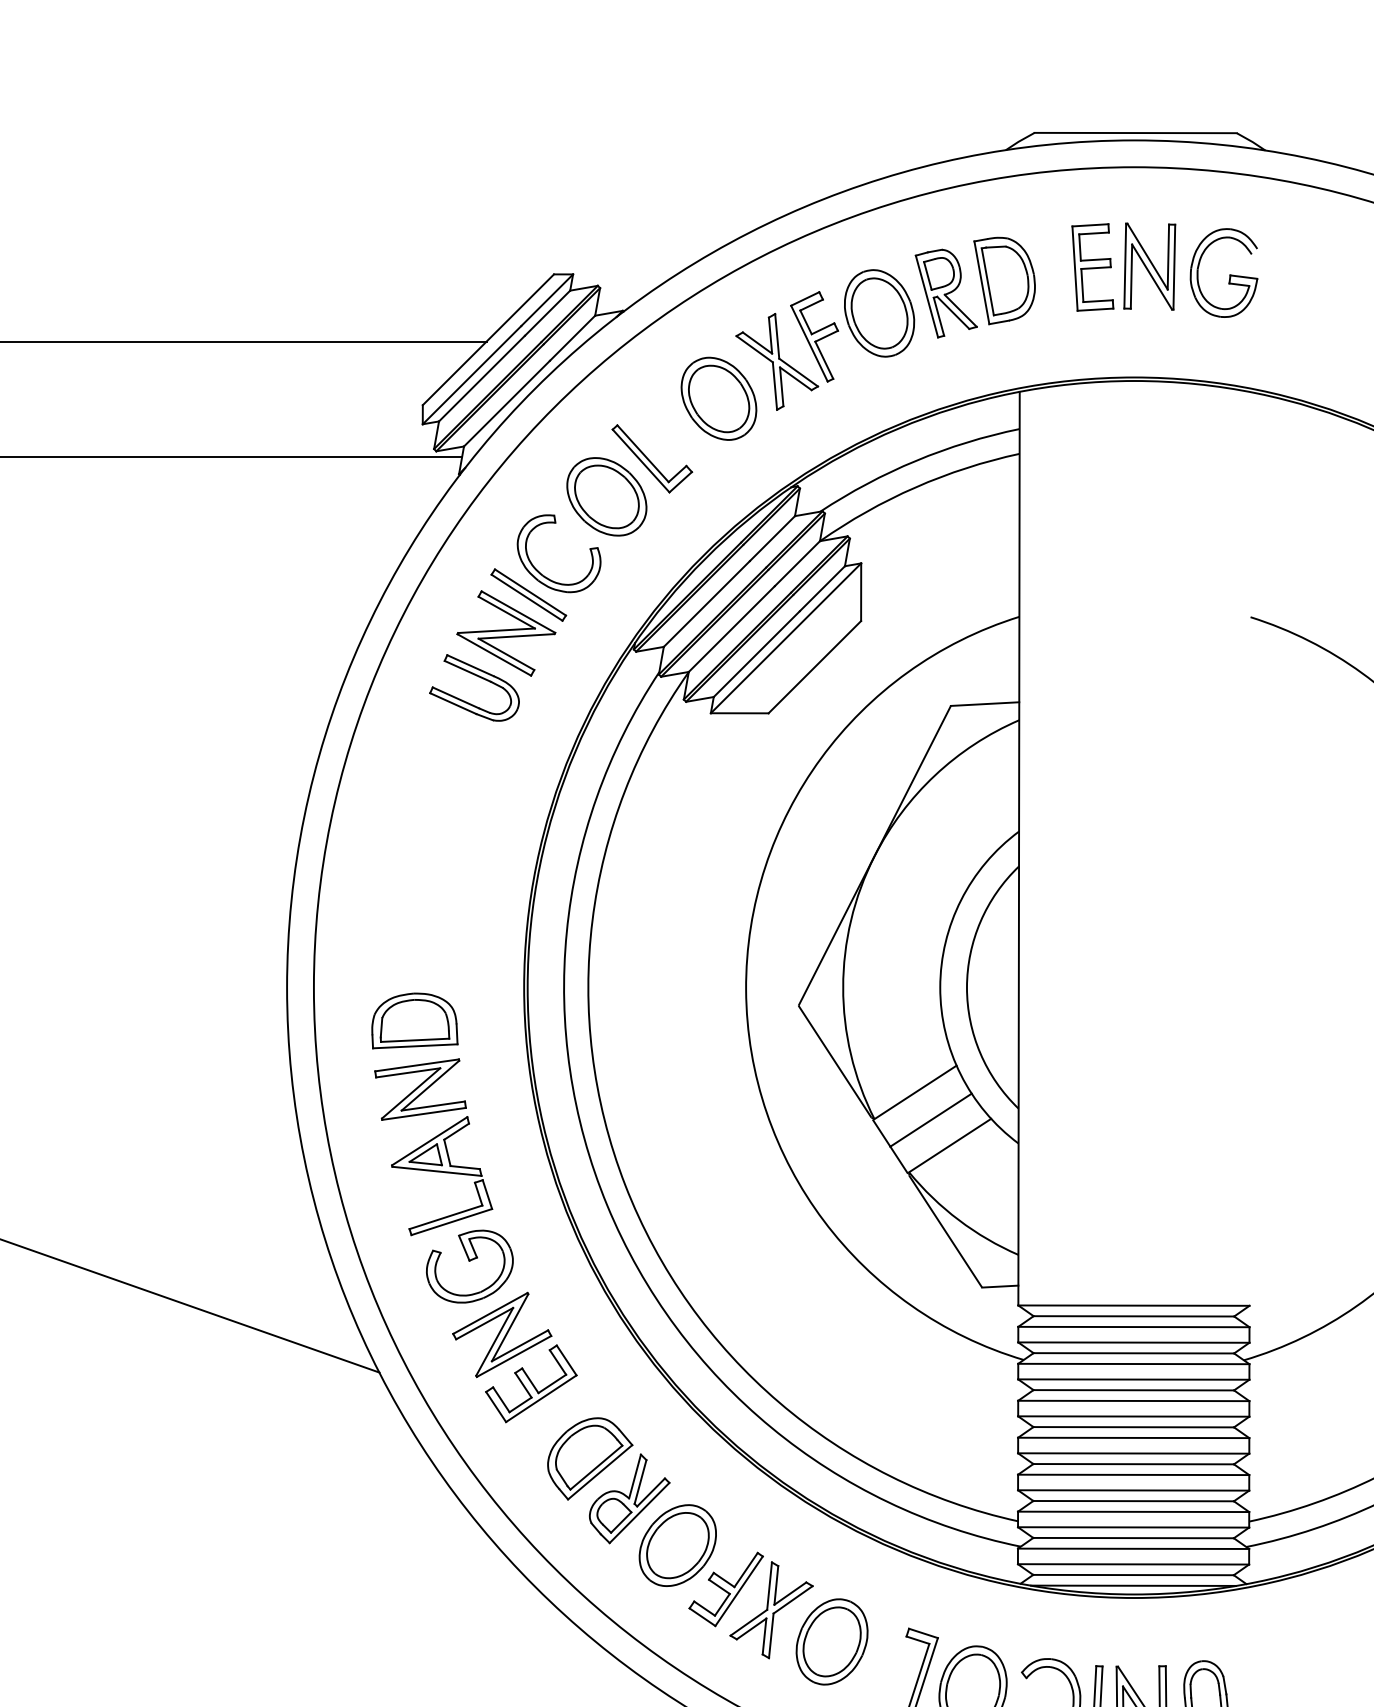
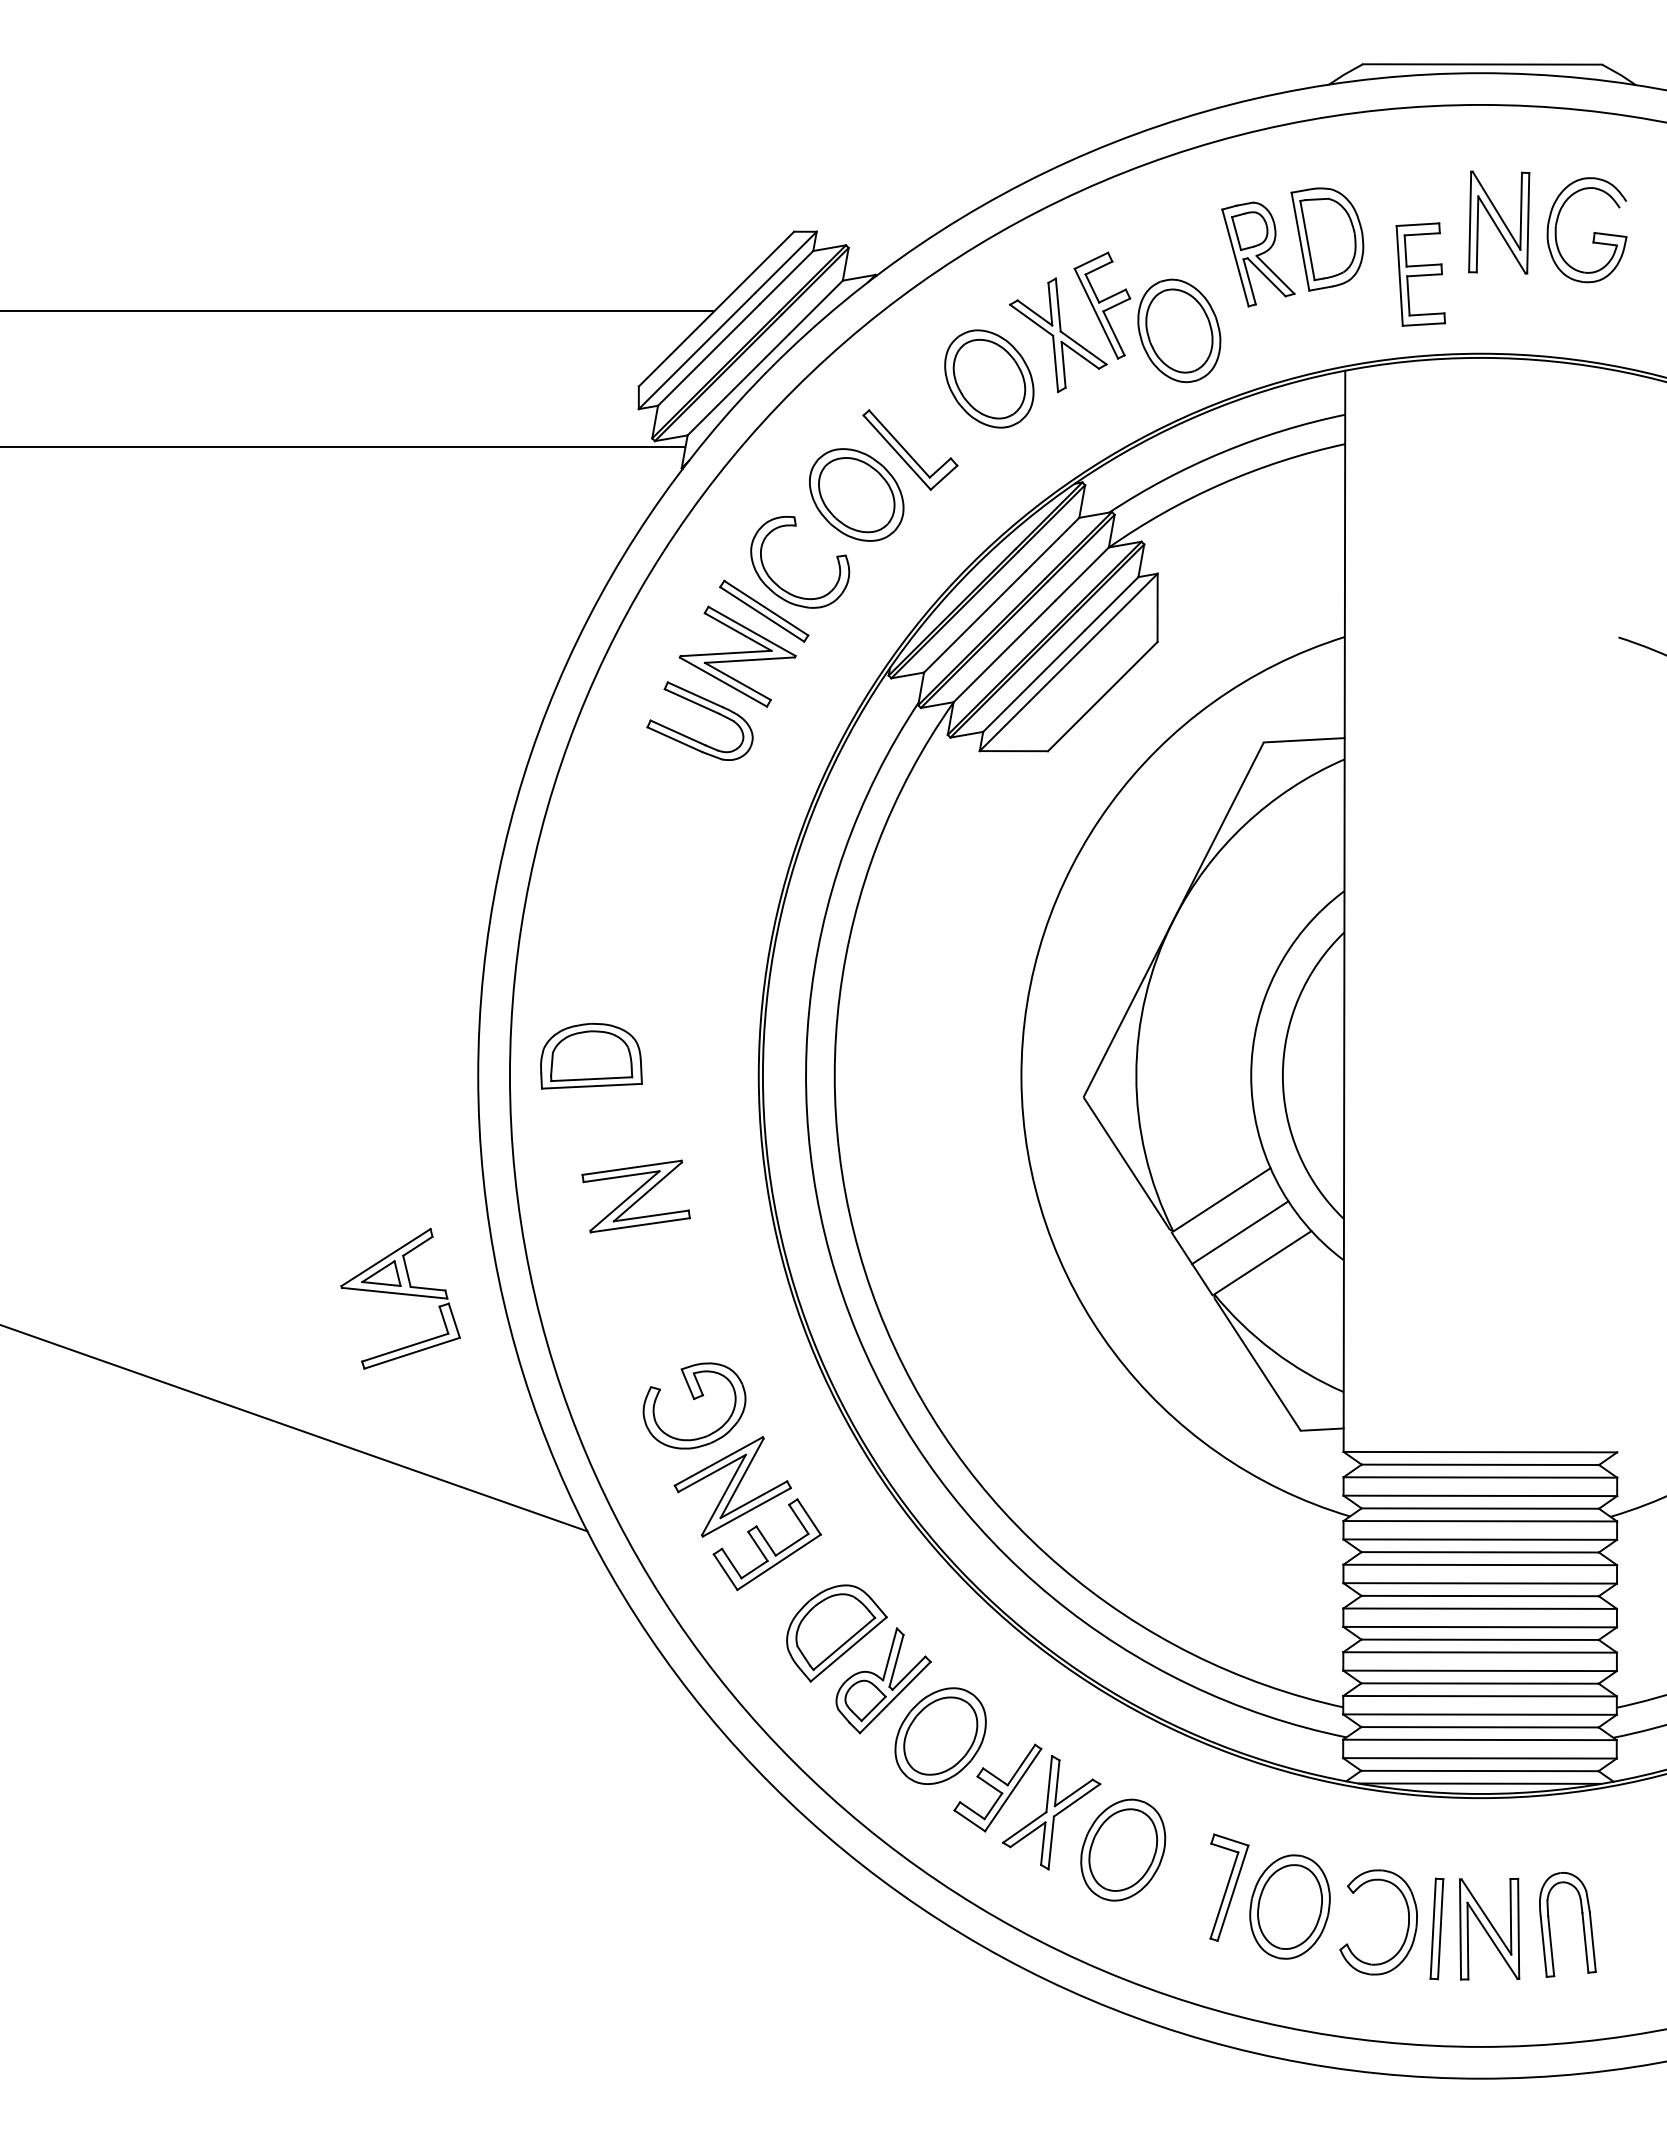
part: (1092, 267) -> (1420, 274), moved
part: (879, 313) -> (1179, 330), moved
part: (414, 1021) -> (591, 1056), moved
part: (441, 1175) -> (400, 1298), moved

